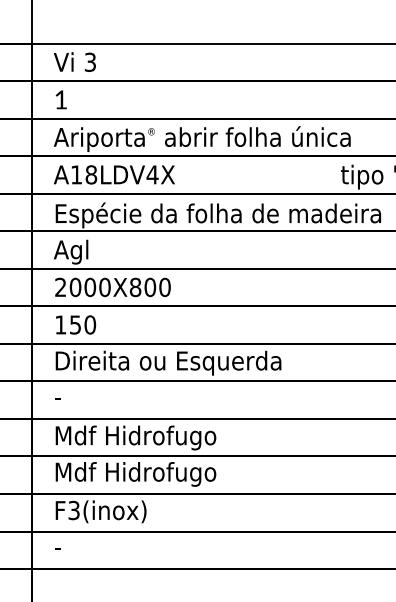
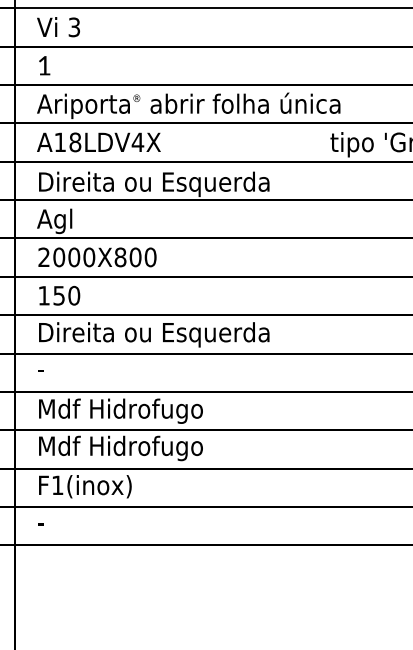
text: (219, 215) -> (206, 183), Espécie da folha de madeira -> Direita ou Esquerda
text: (73, 510) -> (57, 485), F3(inox) -> F1(inox)

